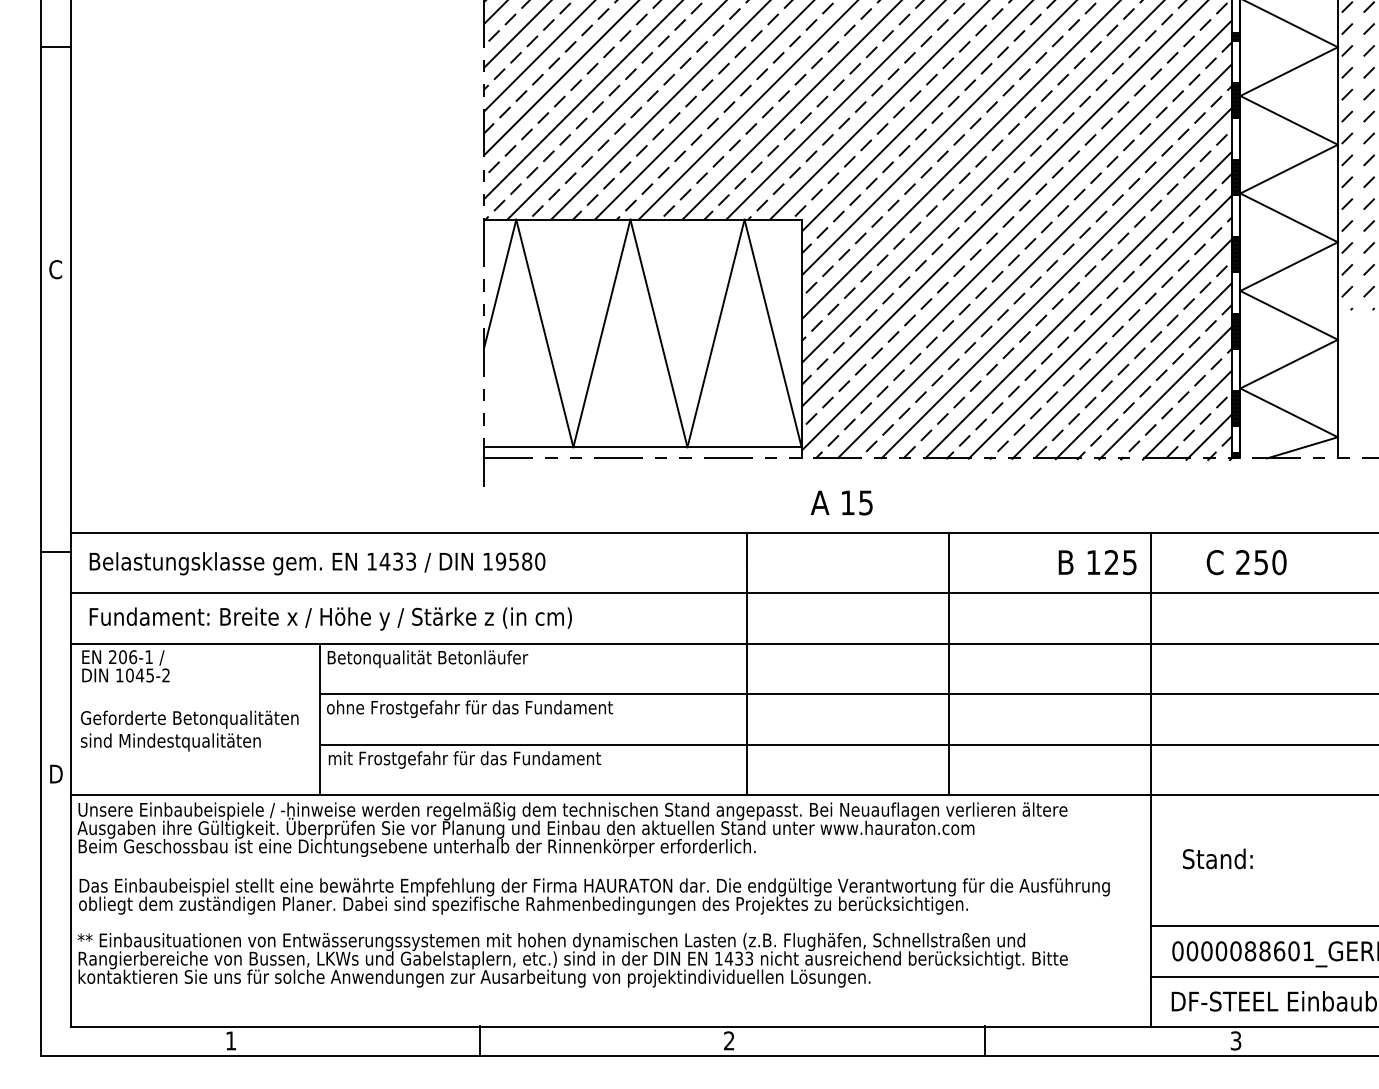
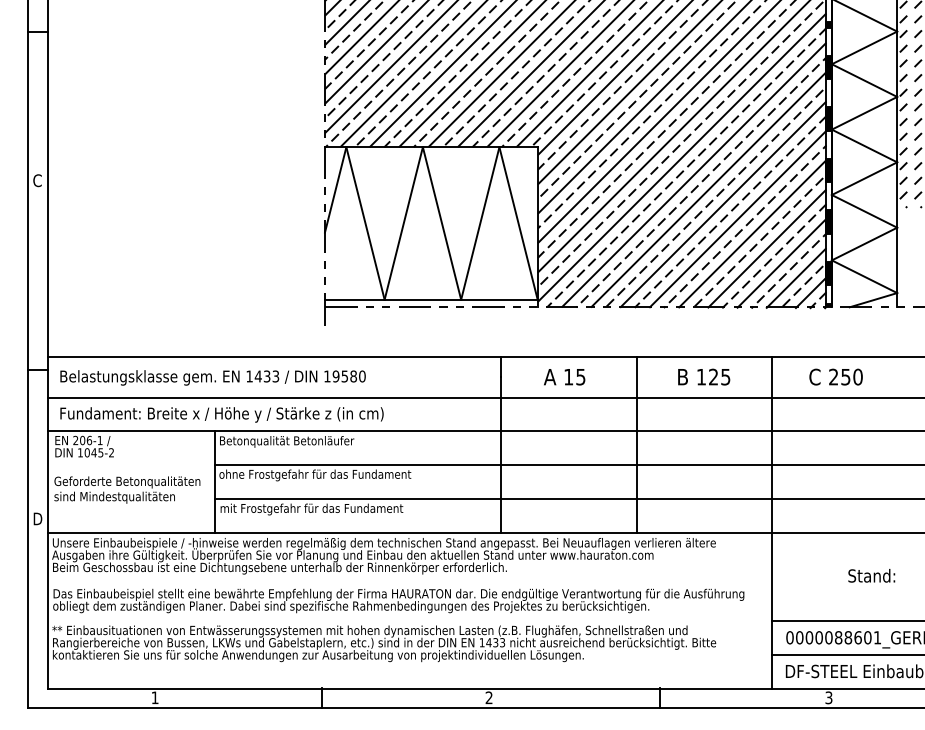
text: (841, 503) -> (564, 377), moved
text: (1098, 561) -> (704, 376), moved
text: (1217, 858) -> (871, 575), moved

